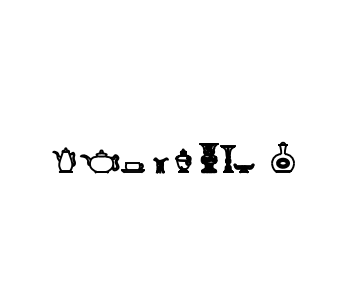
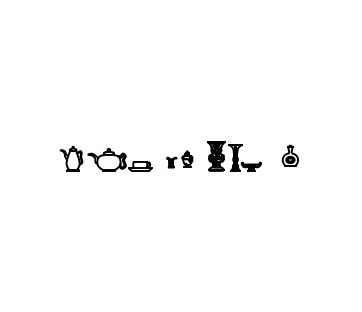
part: (283, 157) -> (290, 155), size x0.7
part: (172, 161) -> (179, 159), size x0.7

